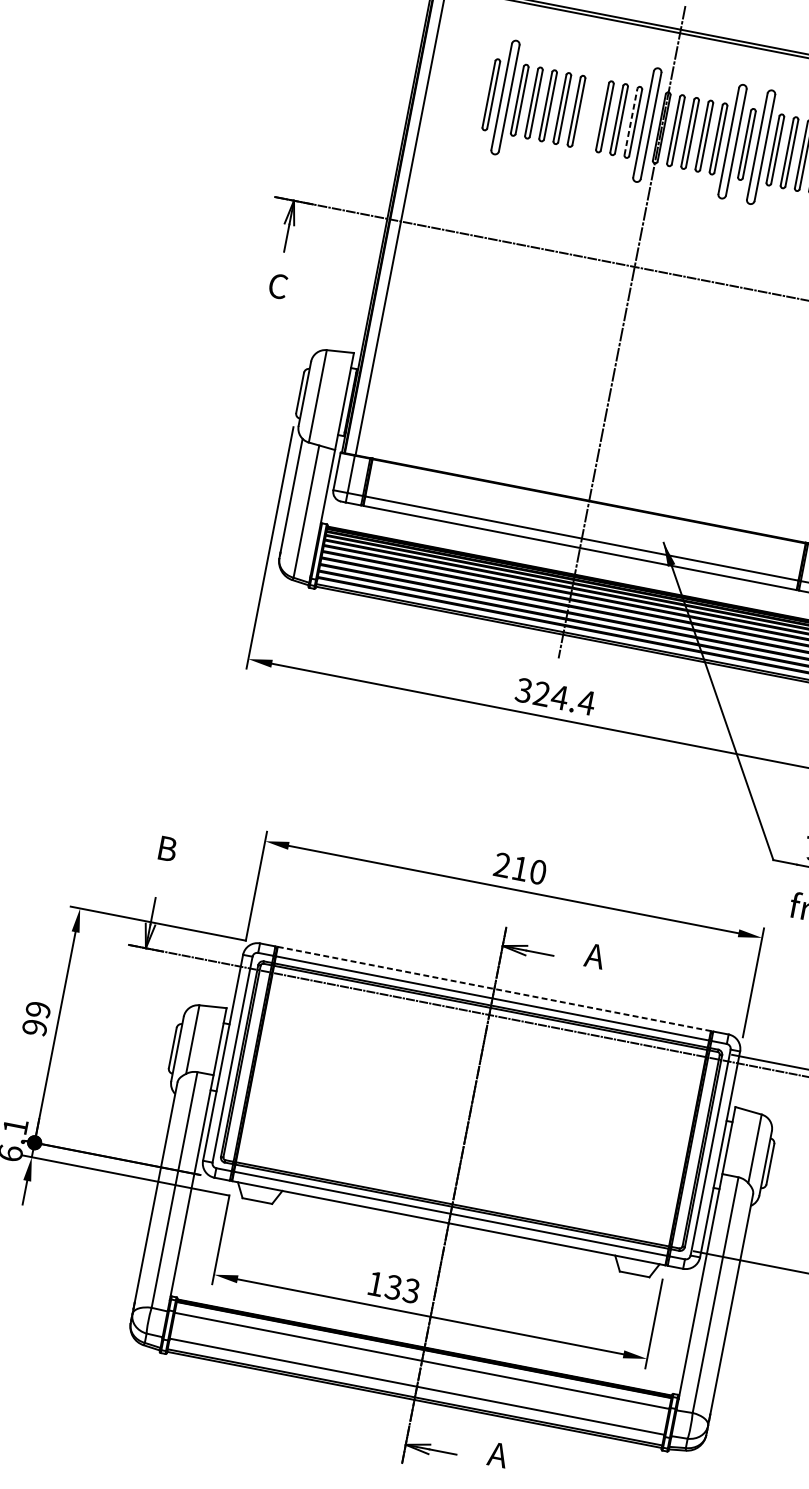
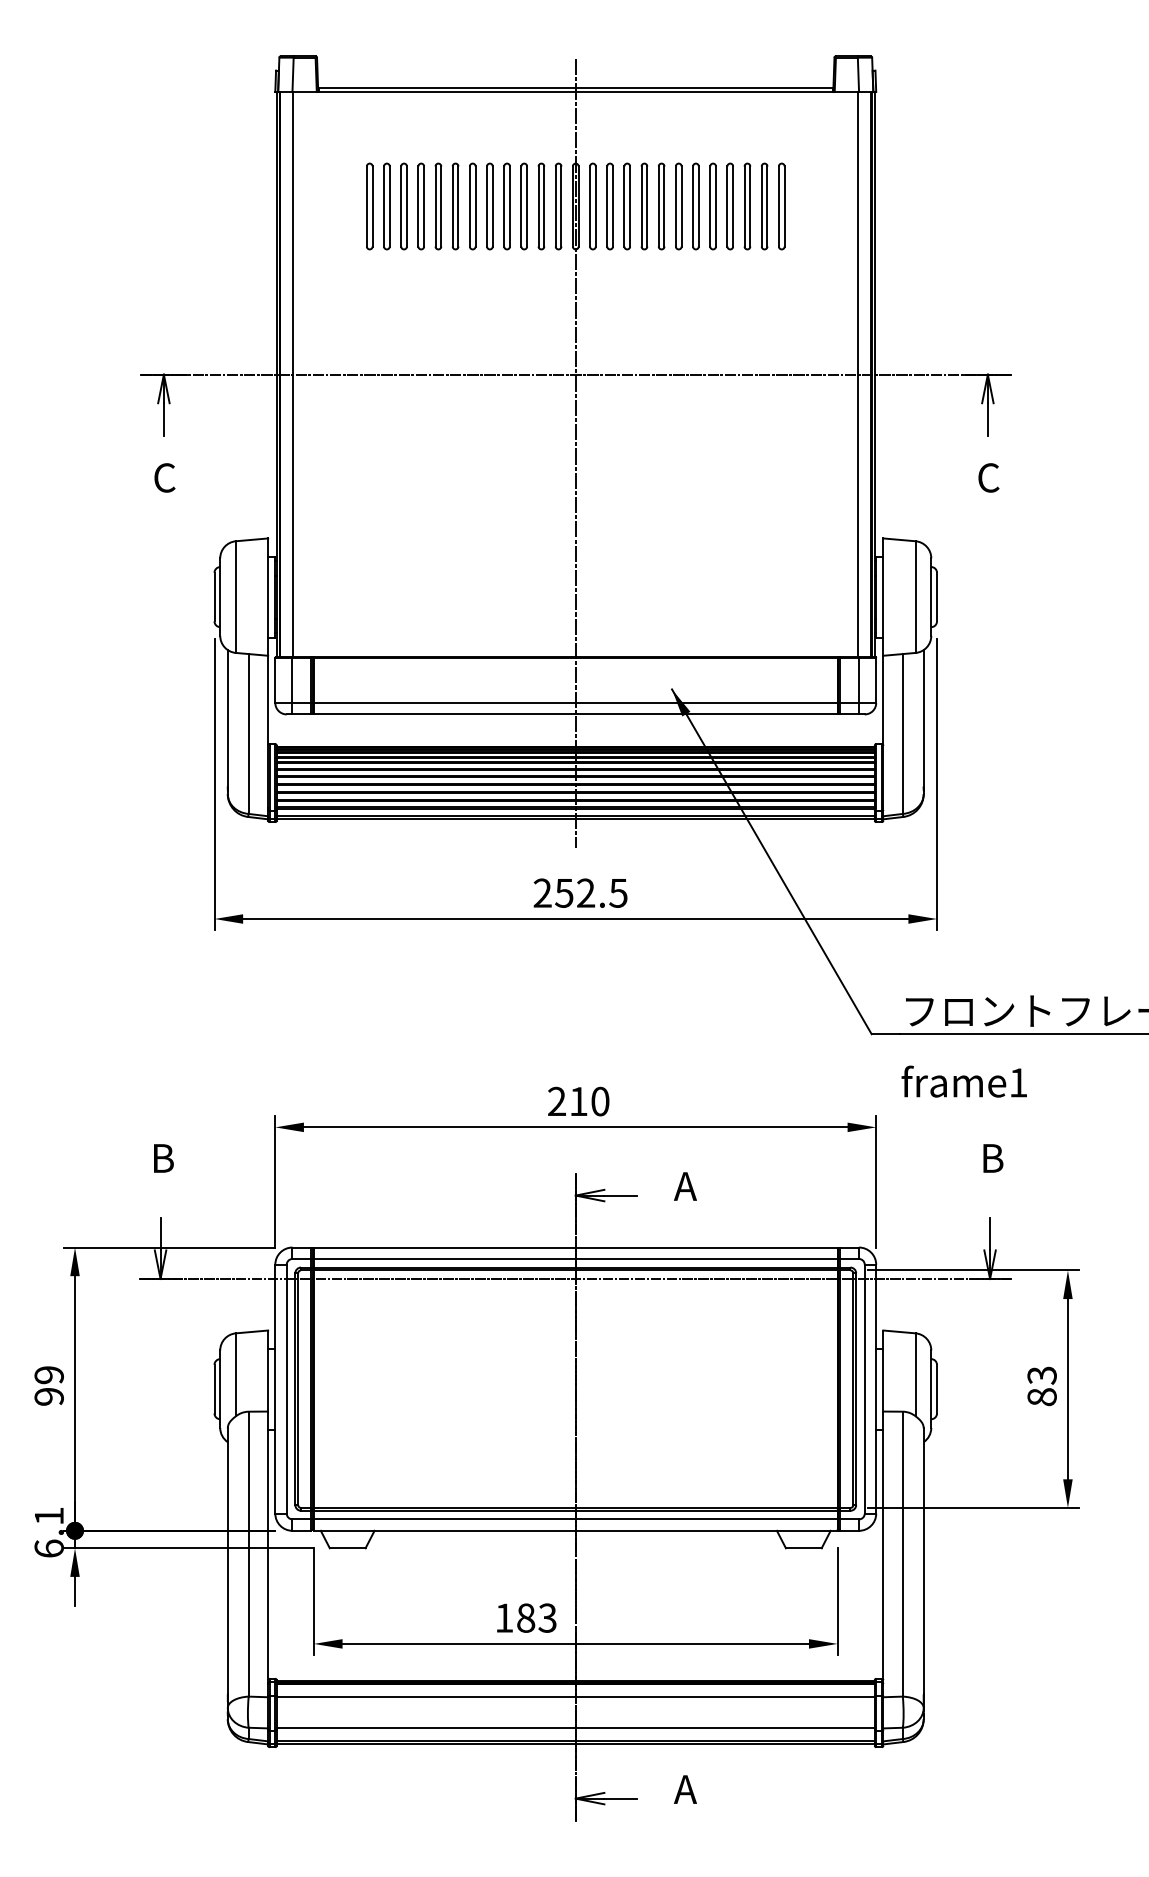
part: (505, 97) -> (386, 206), size x0.62
part: (590, 114) -> (489, 206), added
line: (630, 121) -> (538, 206), dashed -> solid
part: (647, 125) -> (558, 206), size x0.62
part: (732, 141) -> (661, 206), size x0.62
part: (760, 147) -> (695, 206), size x0.62
text: (555, 696) -> (580, 892), 324.4 -> 252.5
line: (494, 988) -> (575, 1247), dashed -> solid
text: (393, 1286) -> (525, 1617), 133 -> 183

